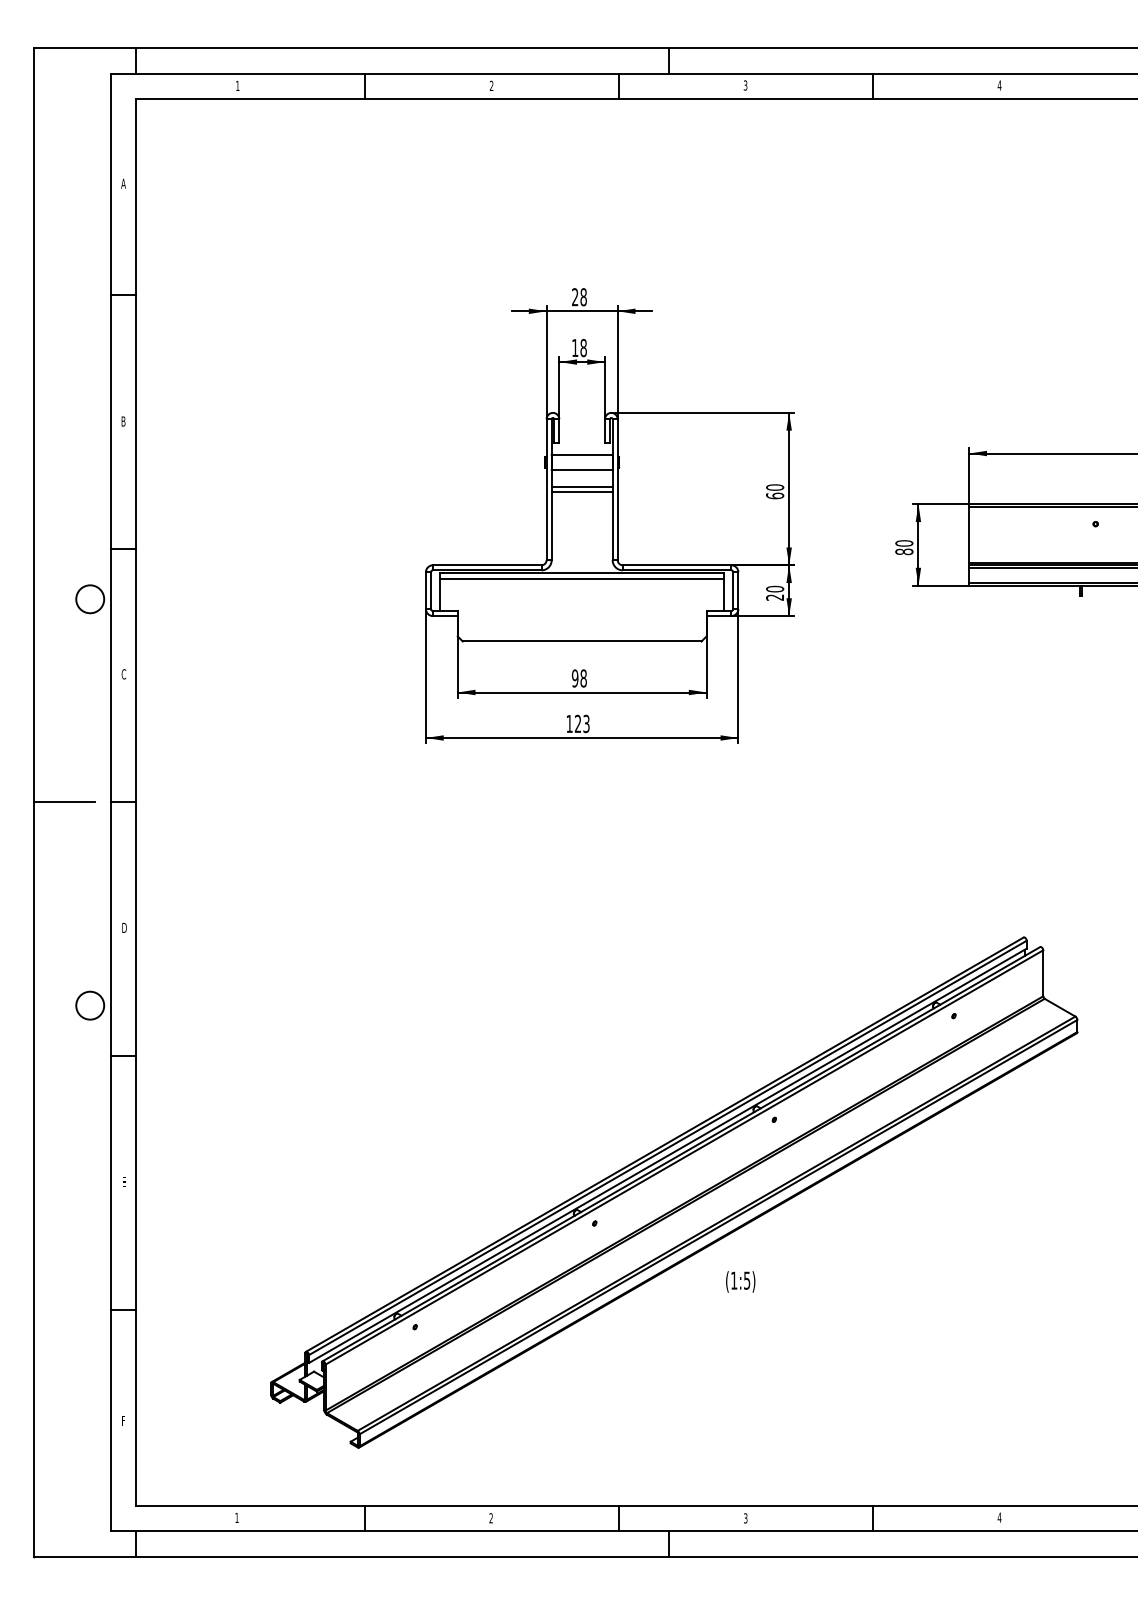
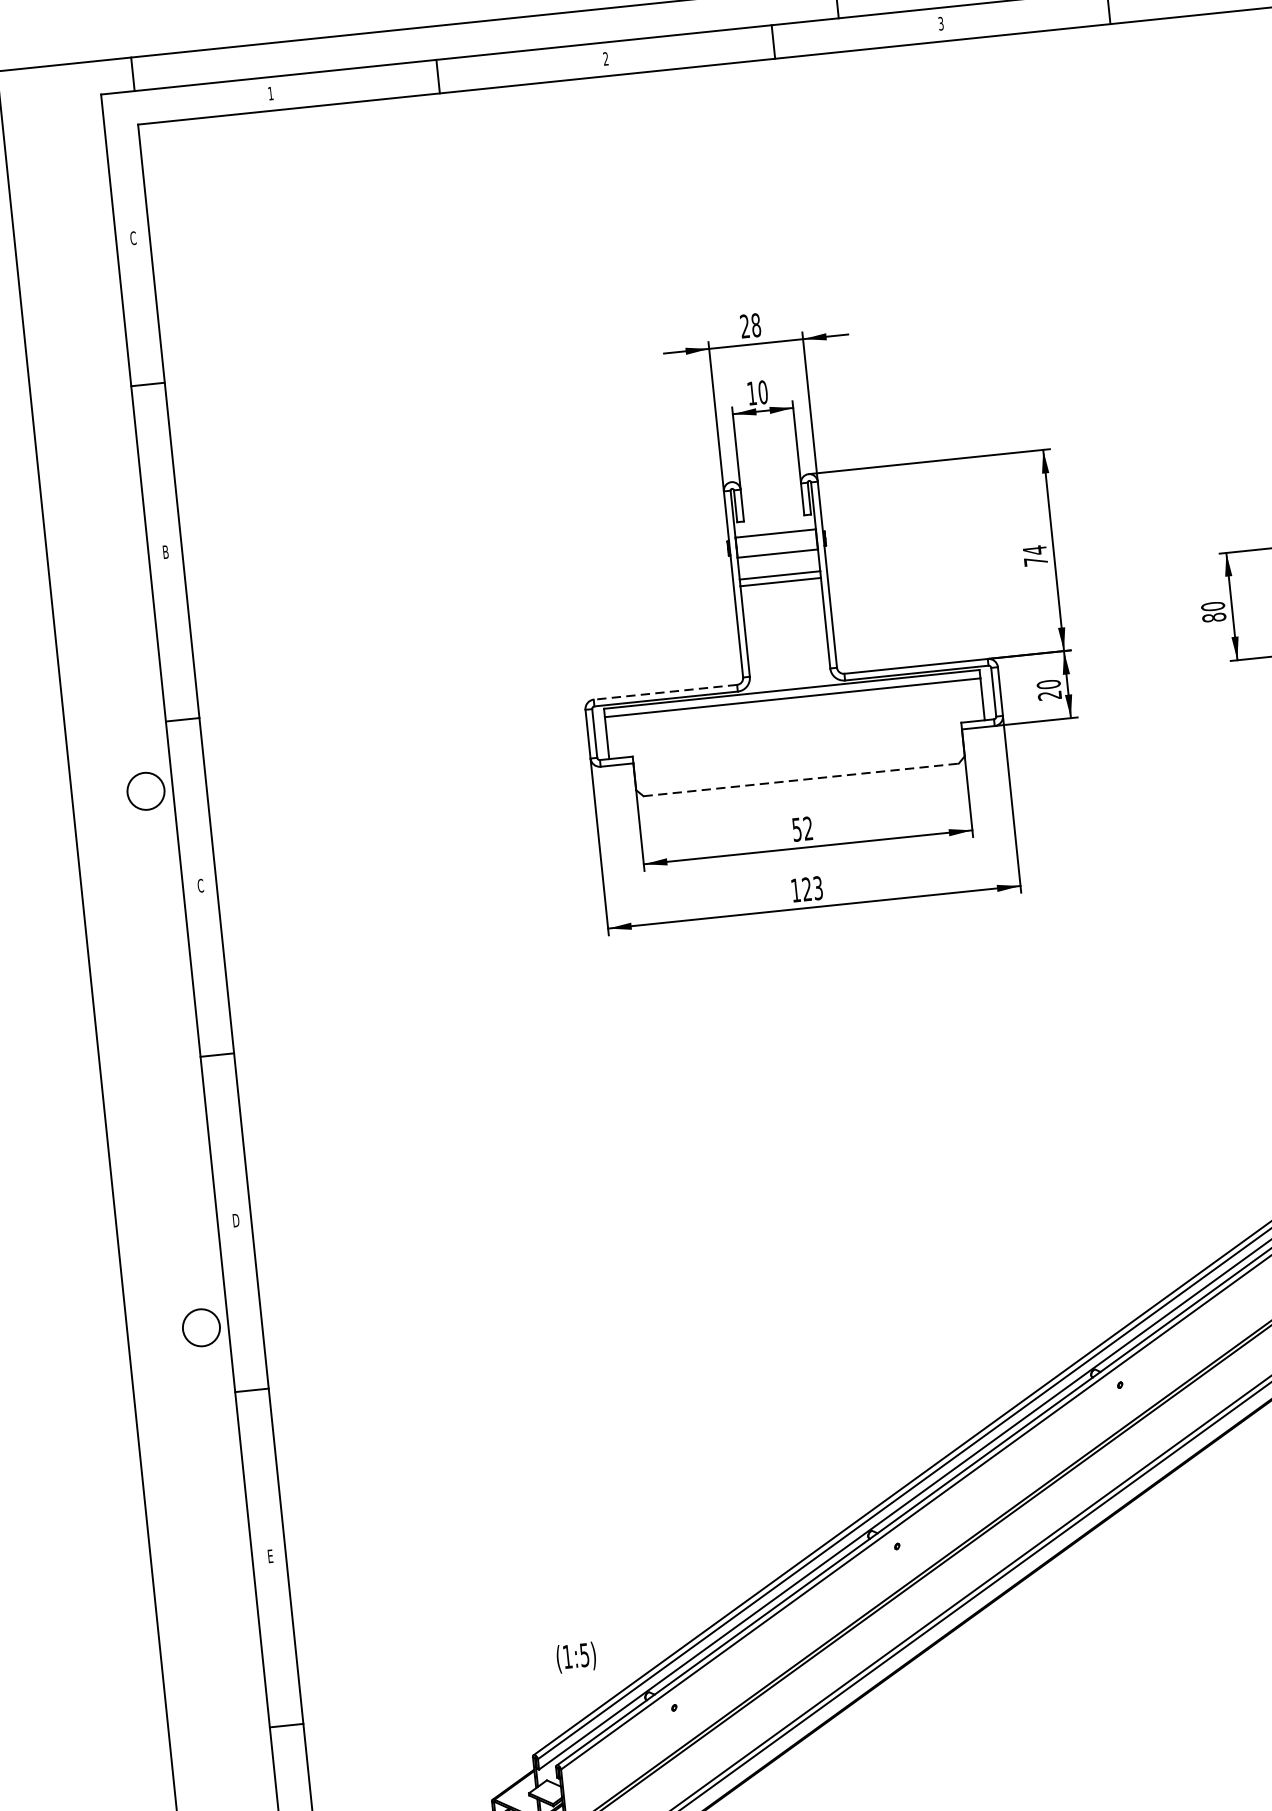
text: (123, 183) -> (133, 237), A -> C
text: (583, 347) -> (762, 391), 18 -> 10
text: (775, 491) -> (1035, 555), 60 -> 74
line: (486, 565) -> (664, 692), solid -> dashed
line: (582, 641) -> (801, 779), solid -> dashed
text: (578, 678) -> (801, 829), 98 -> 52
line: (64, 802) -> (139, 1063), removed
text: (740, 1281) -> (576, 1657), moved

